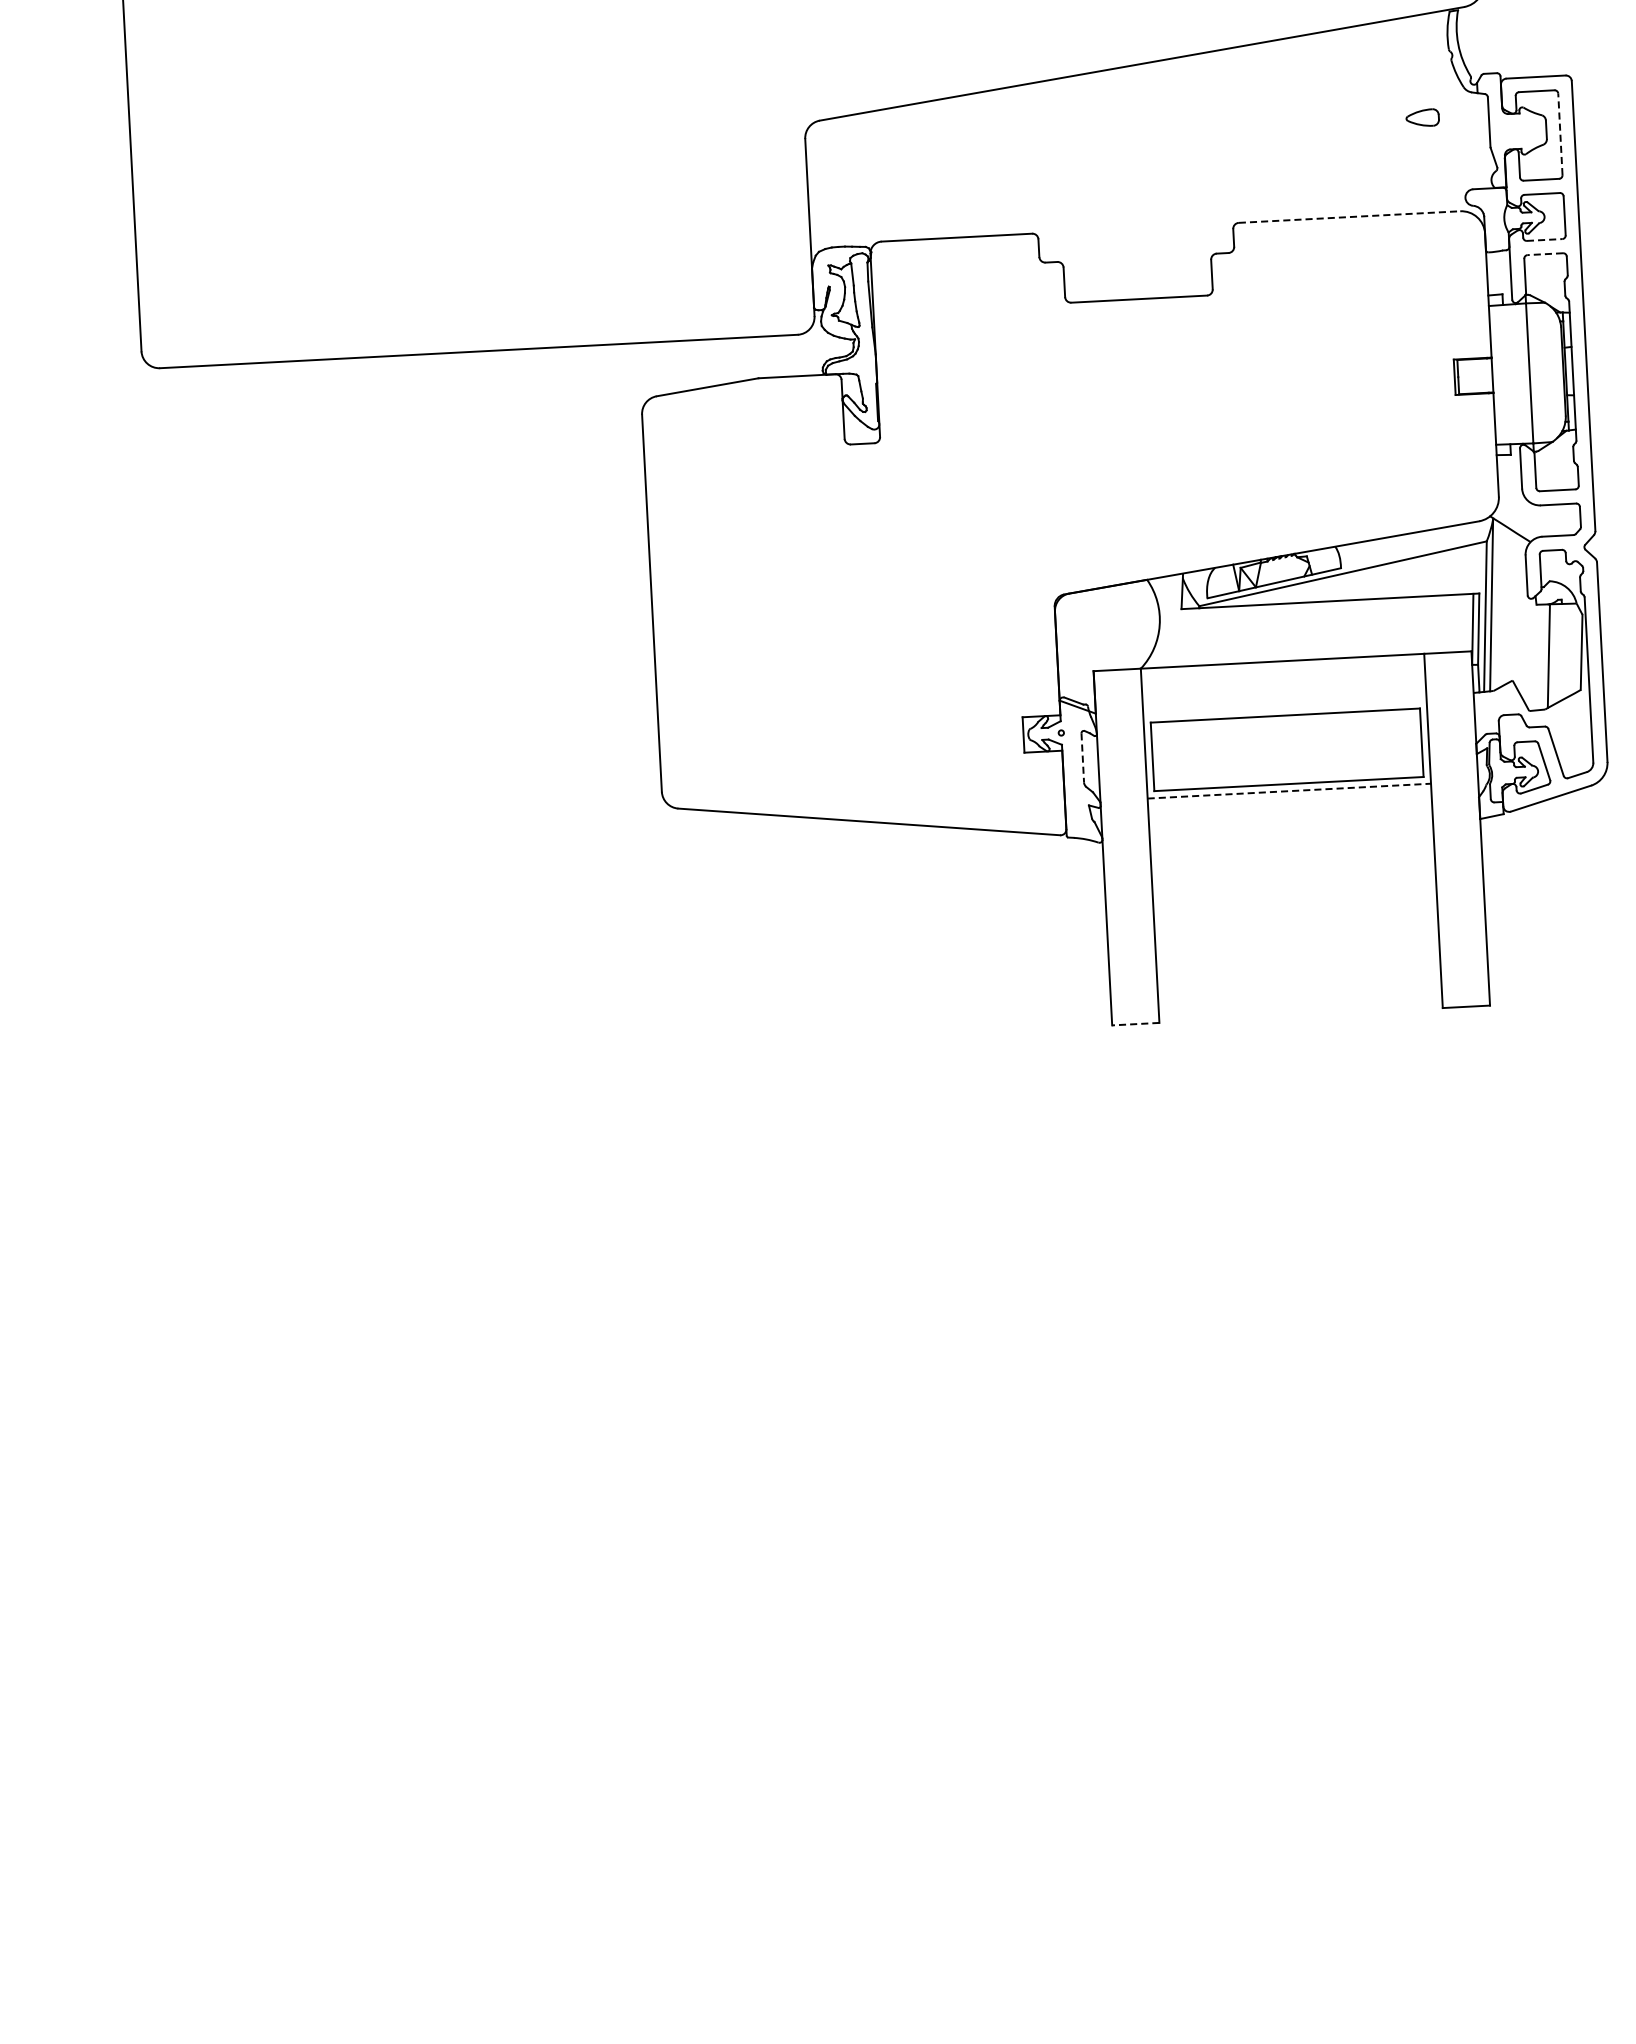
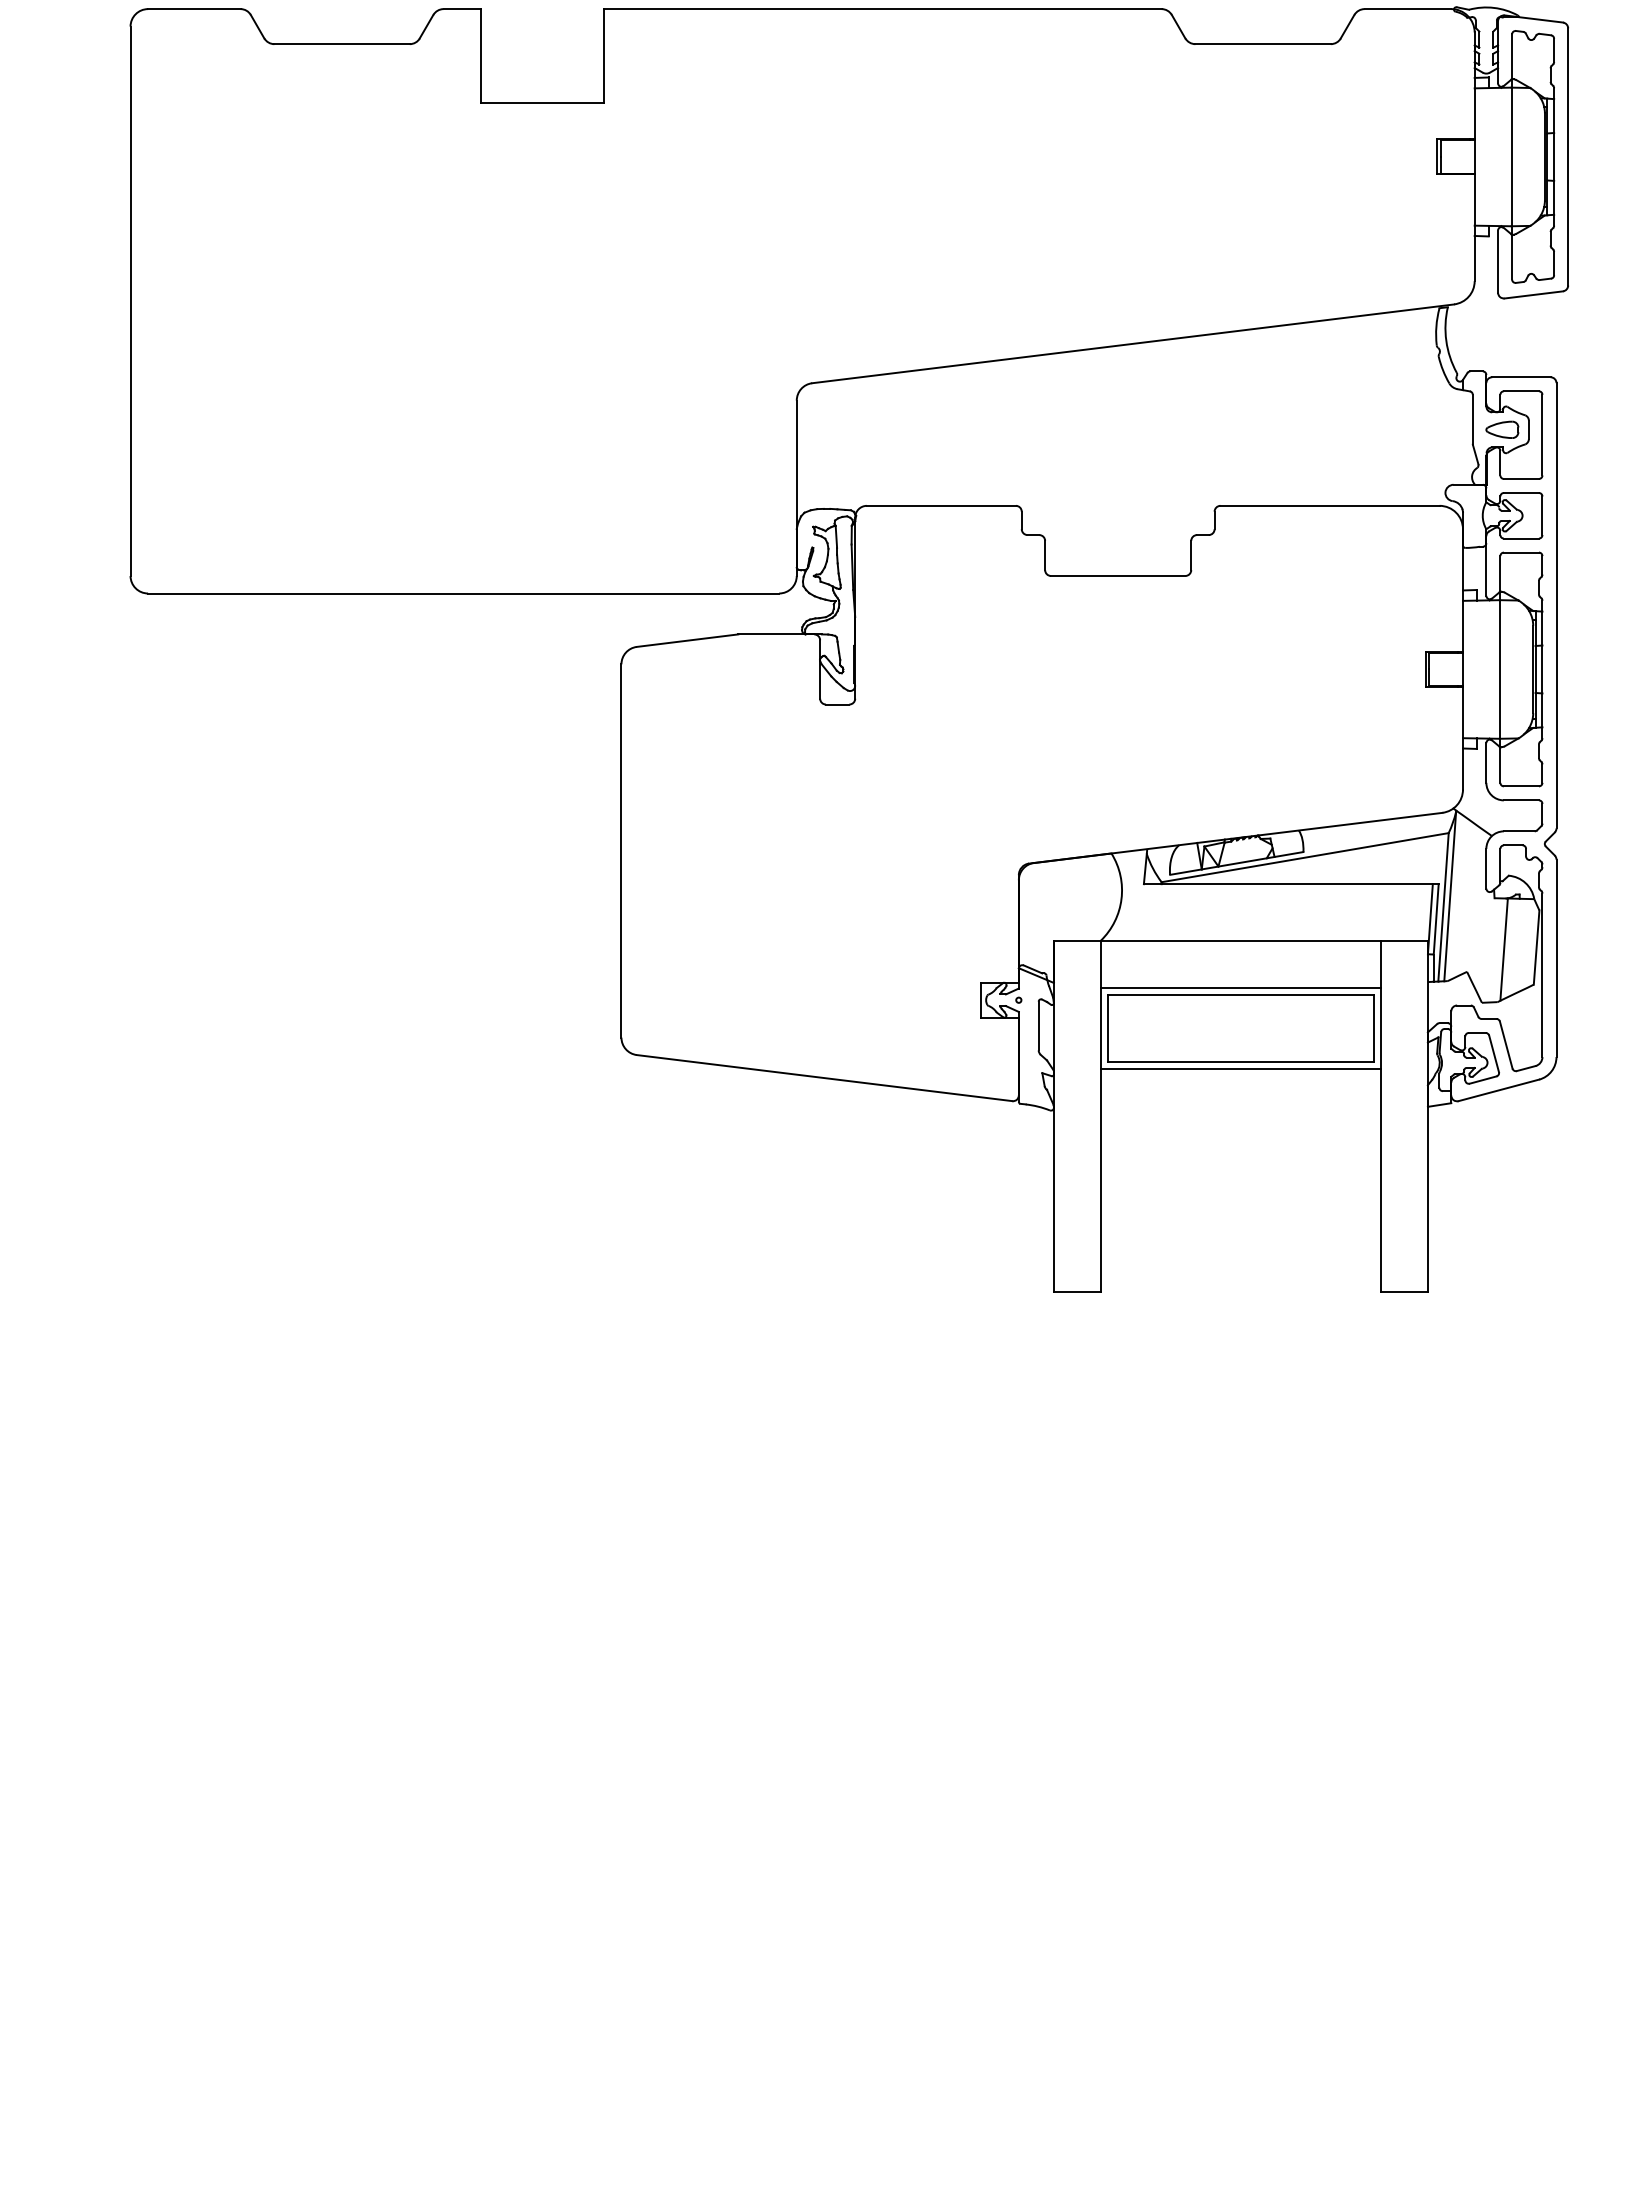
part: (1422, 117) -> (1502, 429), moved
line: (1560, 133) -> (1542, 434), dashed -> solid
line: (1349, 216) -> (1330, 505), dashed -> solid
line: (1544, 239) -> (1521, 538), dashed -> solid
line: (1545, 254) -> (1521, 552), dashed -> solid
line: (1284, 708) -> (1240, 987), added
line: (1082, 758) -> (1038, 1026), dashed -> solid
line: (1289, 791) -> (1241, 1069), dashed -> solid
line: (1135, 1024) -> (1076, 1291), dashed -> solid

